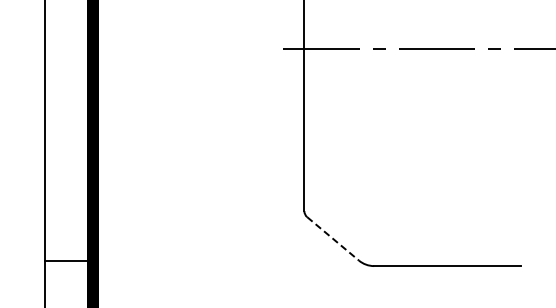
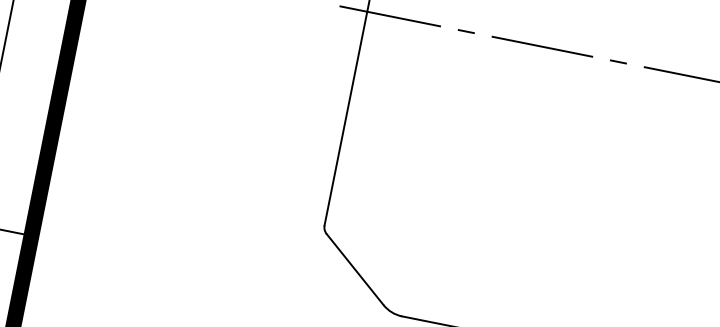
line: (333, 238) -> (355, 269), dashed -> solid

